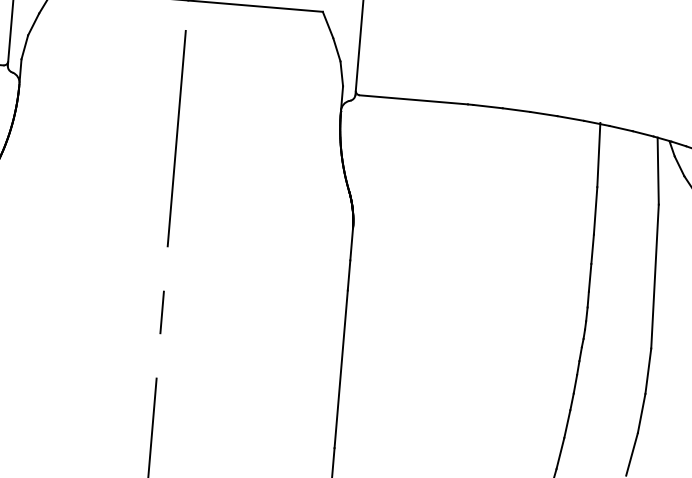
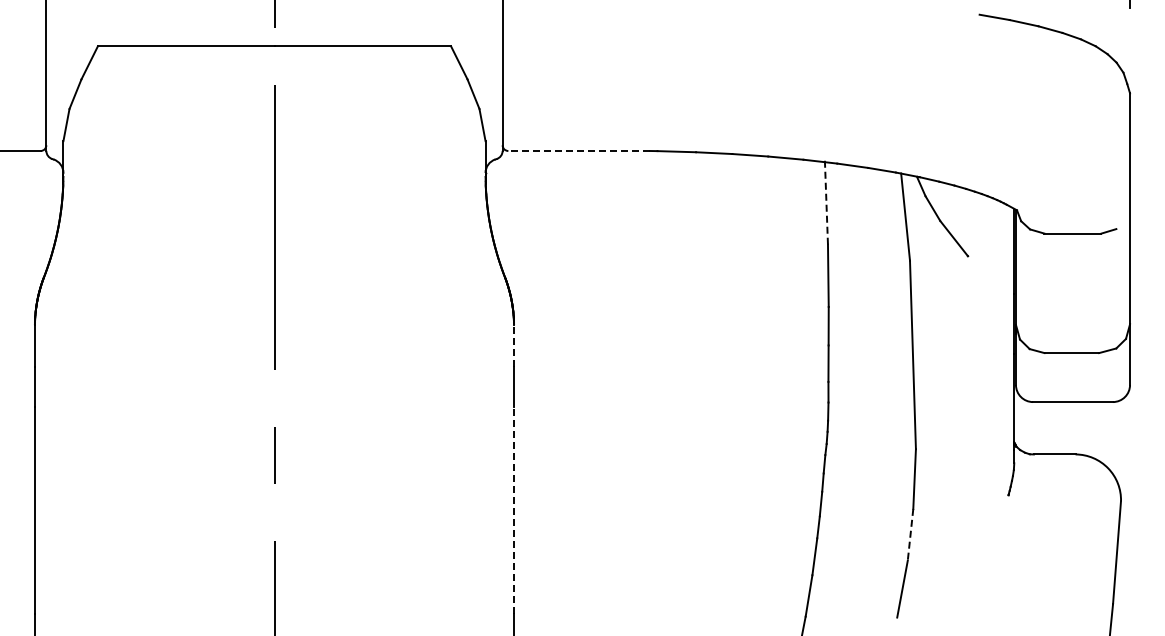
line: (413, 100) -> (579, 151), solid -> dashed
line: (598, 154) -> (826, 202), solid -> dashed
line: (352, 243) -> (514, 345), solid -> dashed
line: (341, 368) -> (514, 509), solid -> dashed
line: (641, 413) -> (910, 535), solid -> dashed

